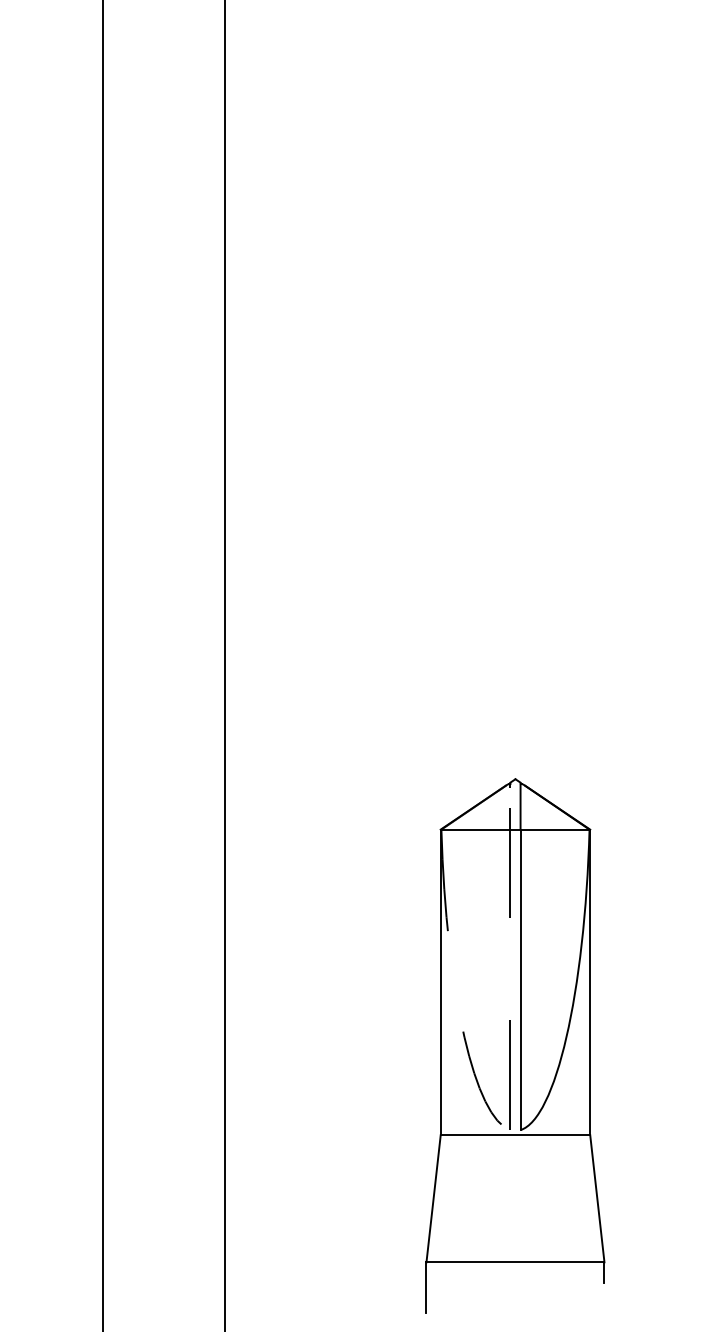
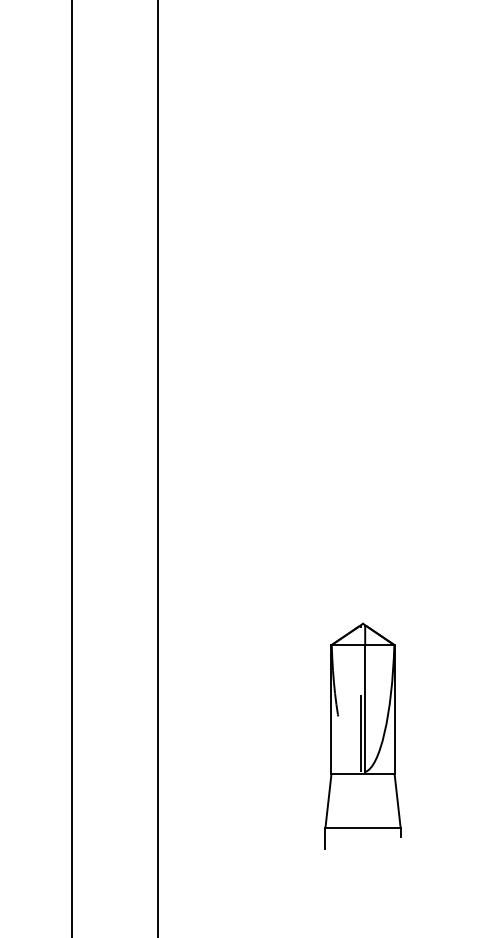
part: (514, 1045) -> (362, 736), size x0.6

